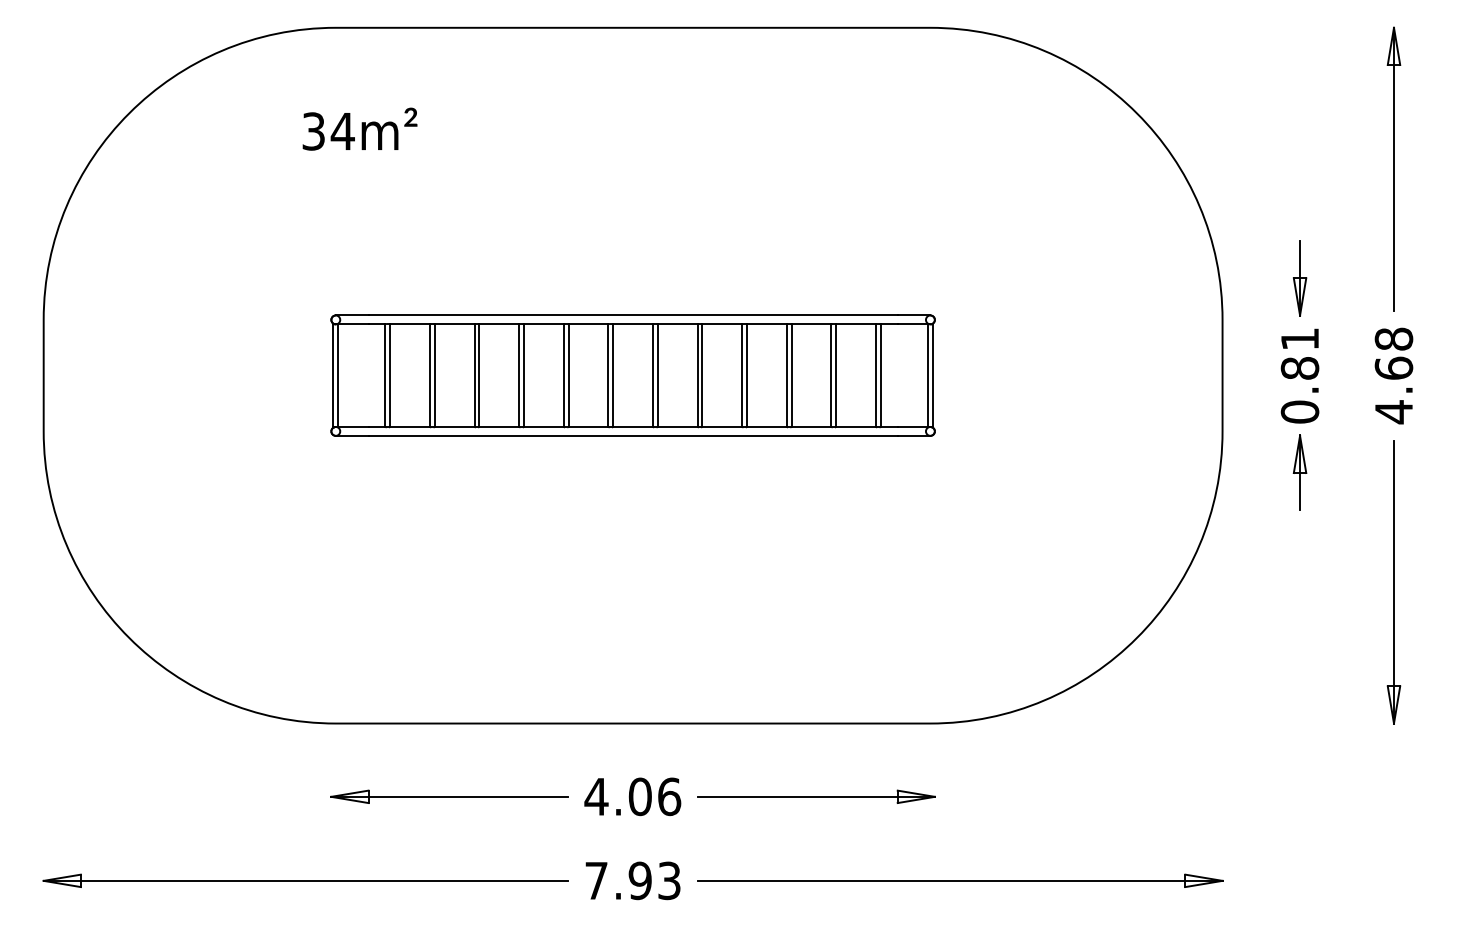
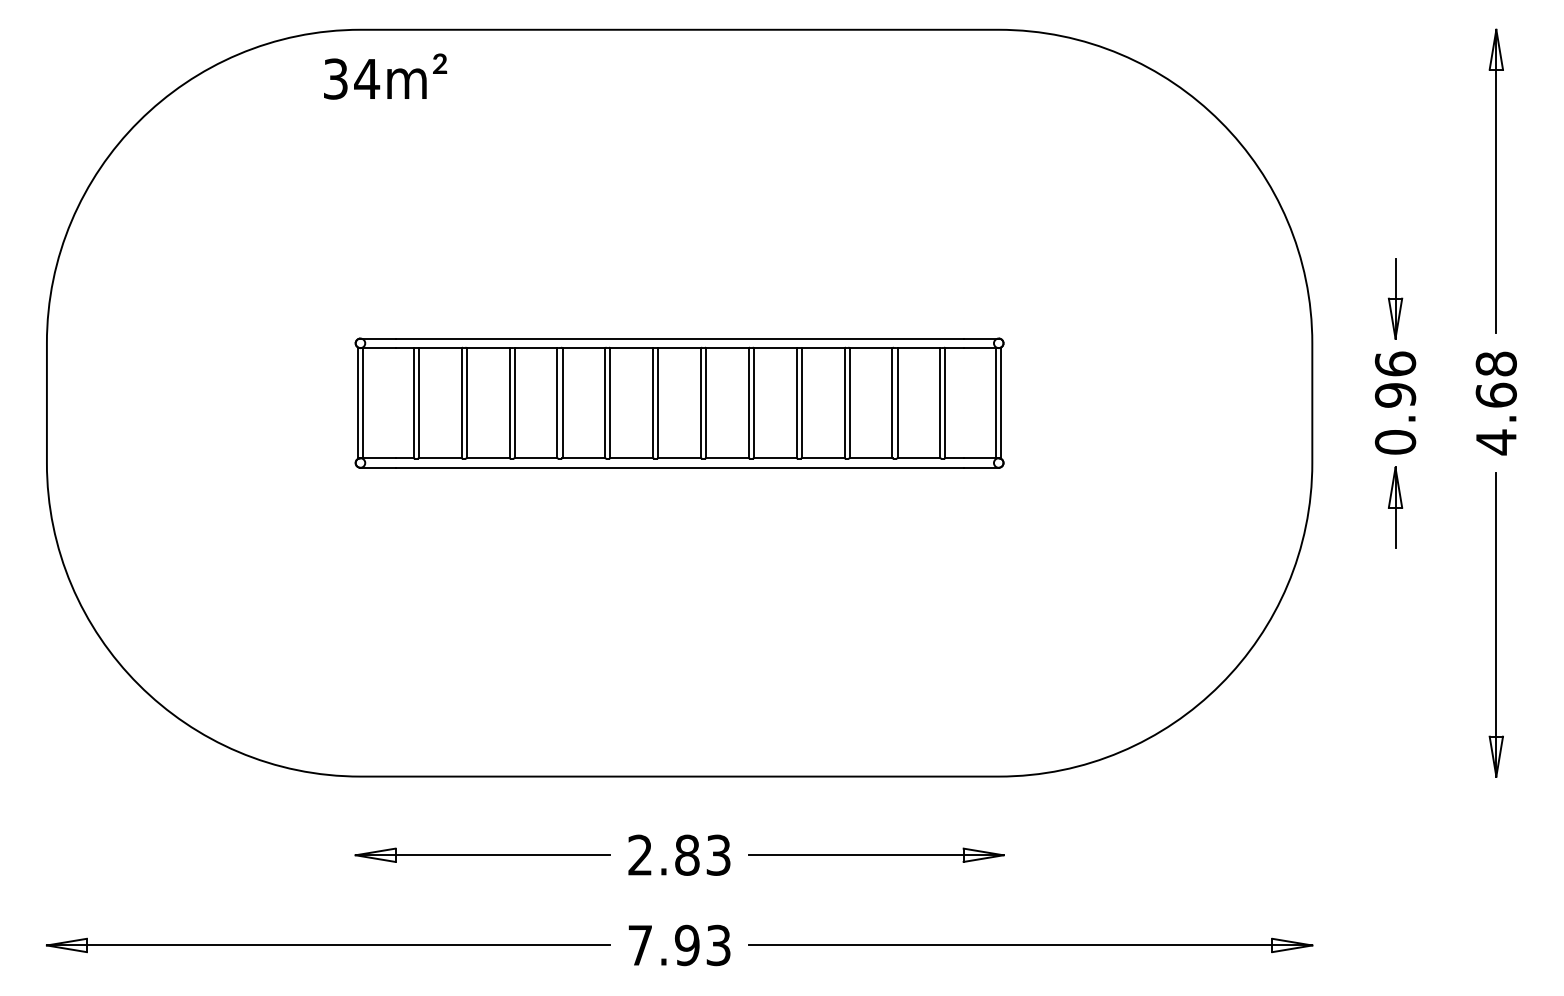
text: (360, 129) -> (385, 76), moved
text: (1300, 353) -> (1395, 379), 0.81 -> 0.96
text: (633, 796) -> (679, 854), 4.06 -> 2.83

